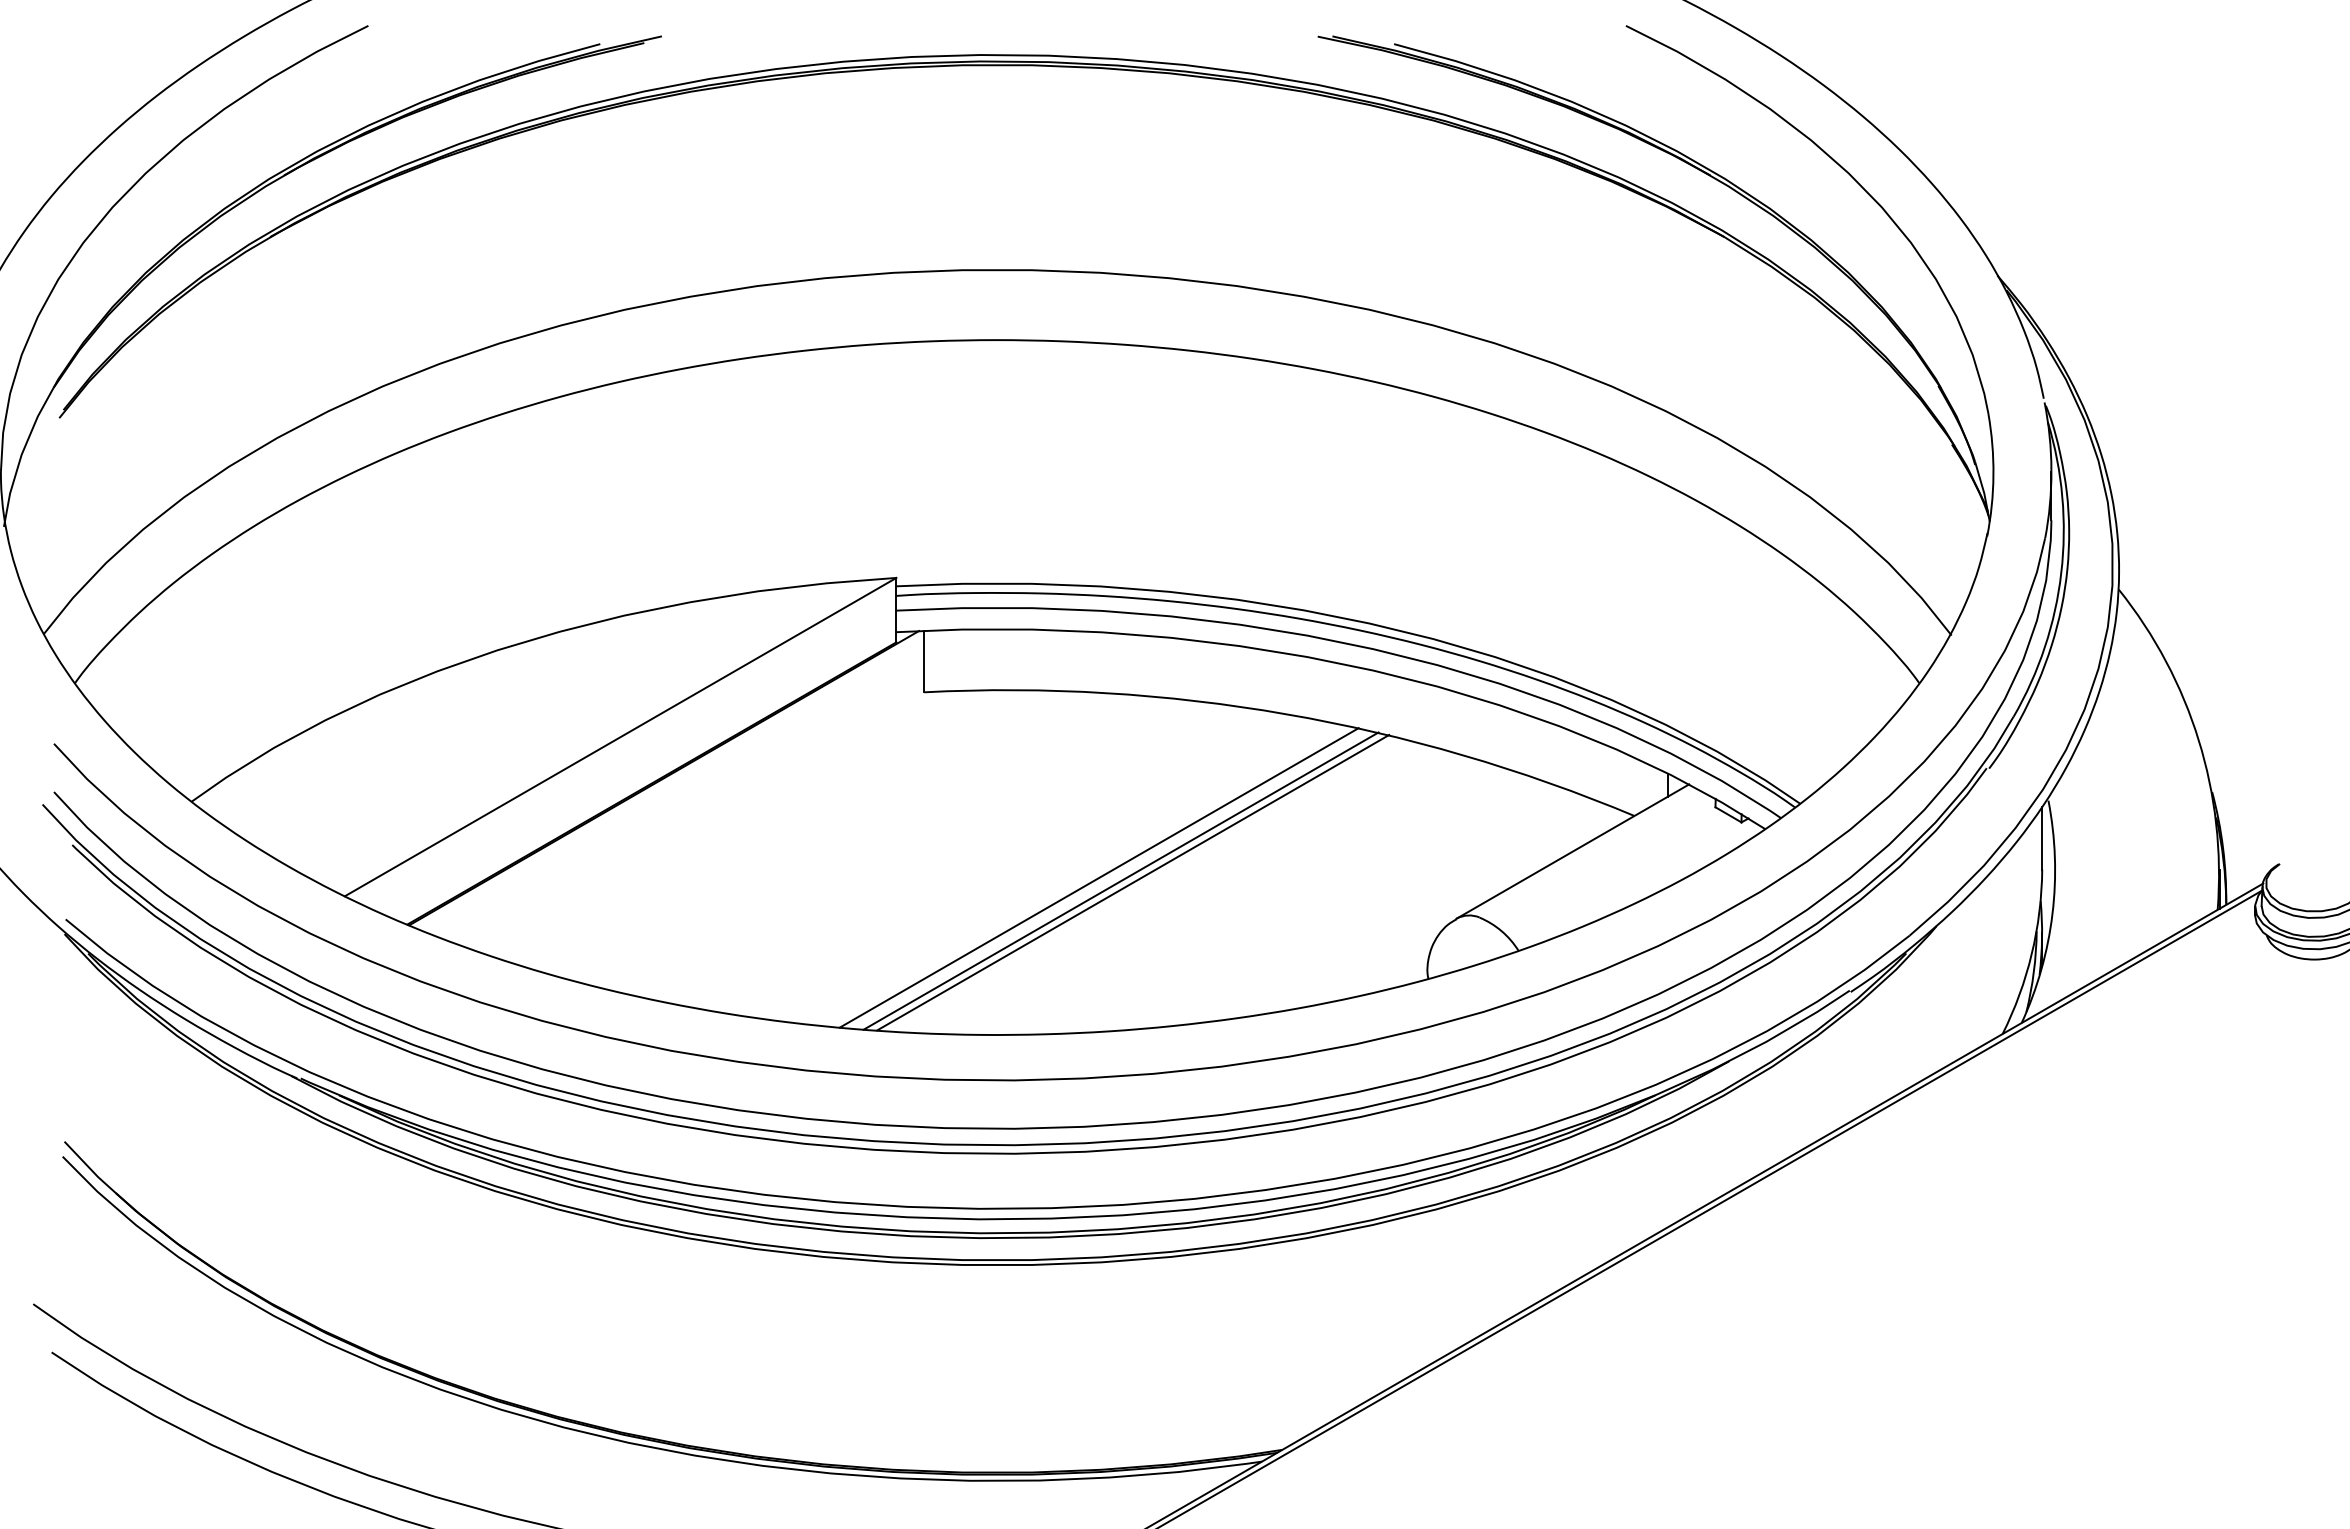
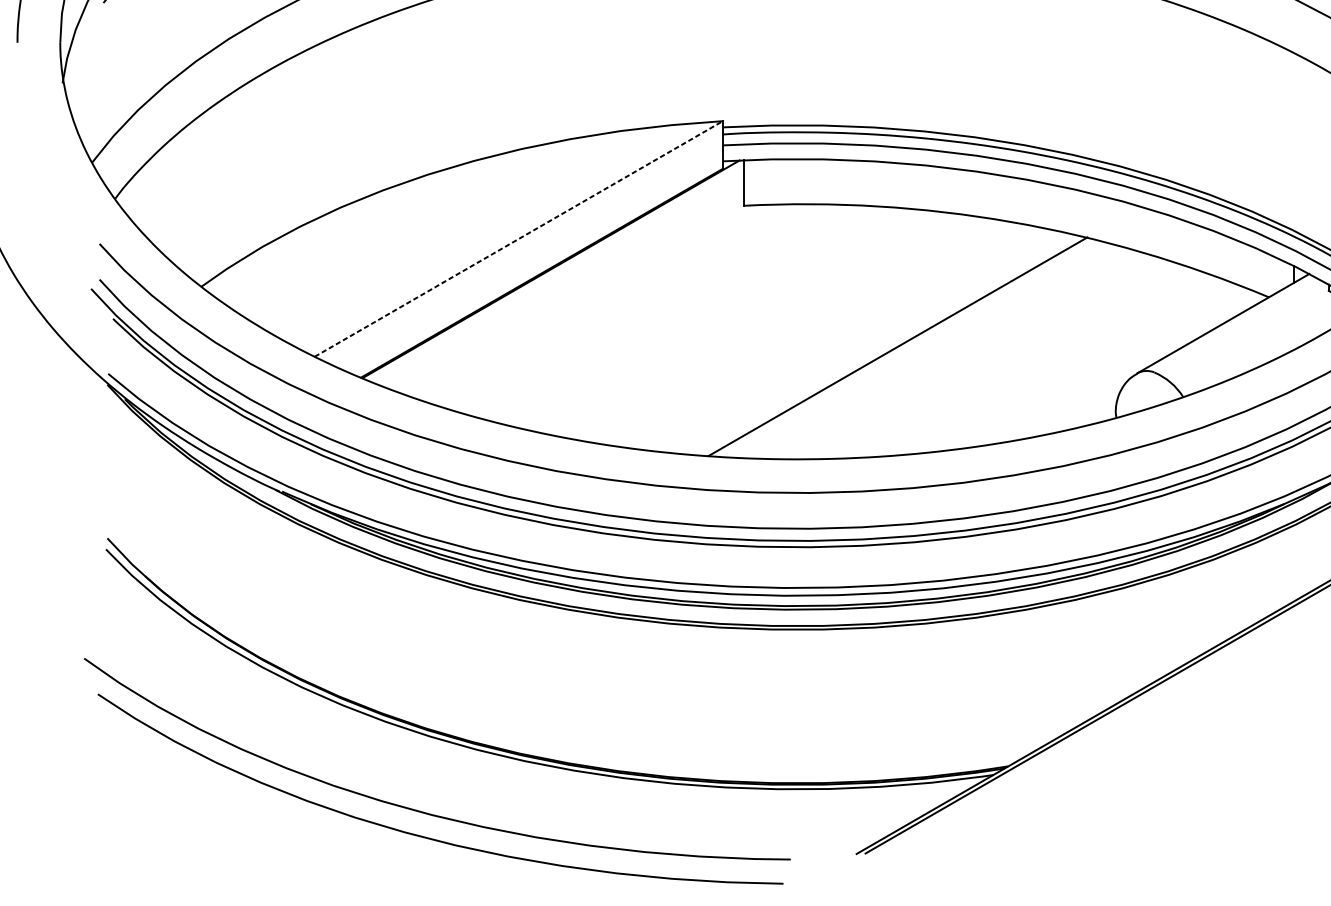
line: (621, 736) -> (519, 238), solid -> dashed
line: (1098, 877) -> (872, 342), removed
line: (1120, 880) -> (888, 345), removed

